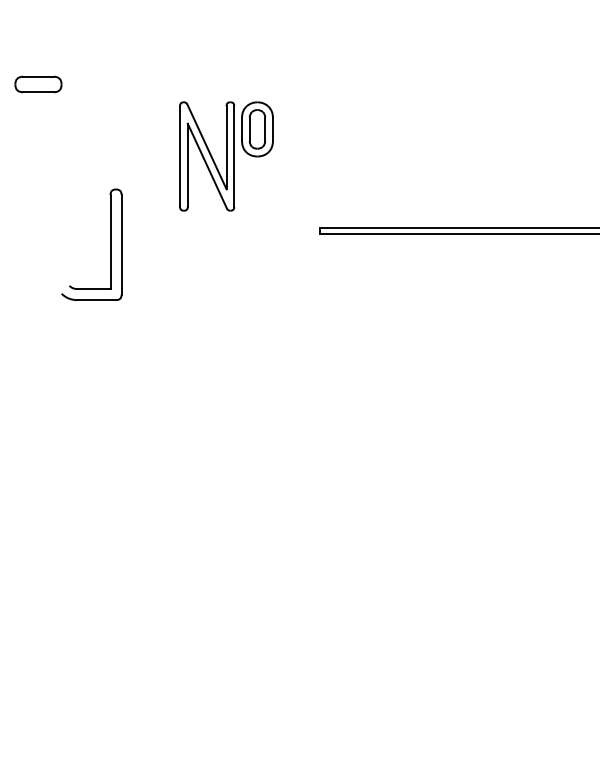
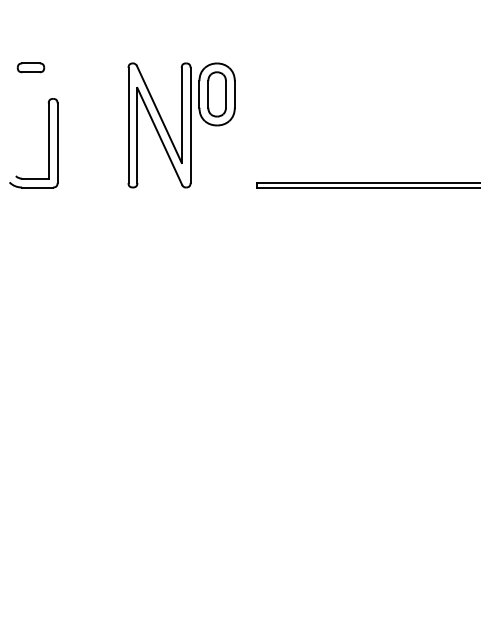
part: (37, 84) -> (30, 67), size x0.71
part: (226, 156) -> (181, 125), size x1.43
part: (110, 245) -> (48, 143), moved

